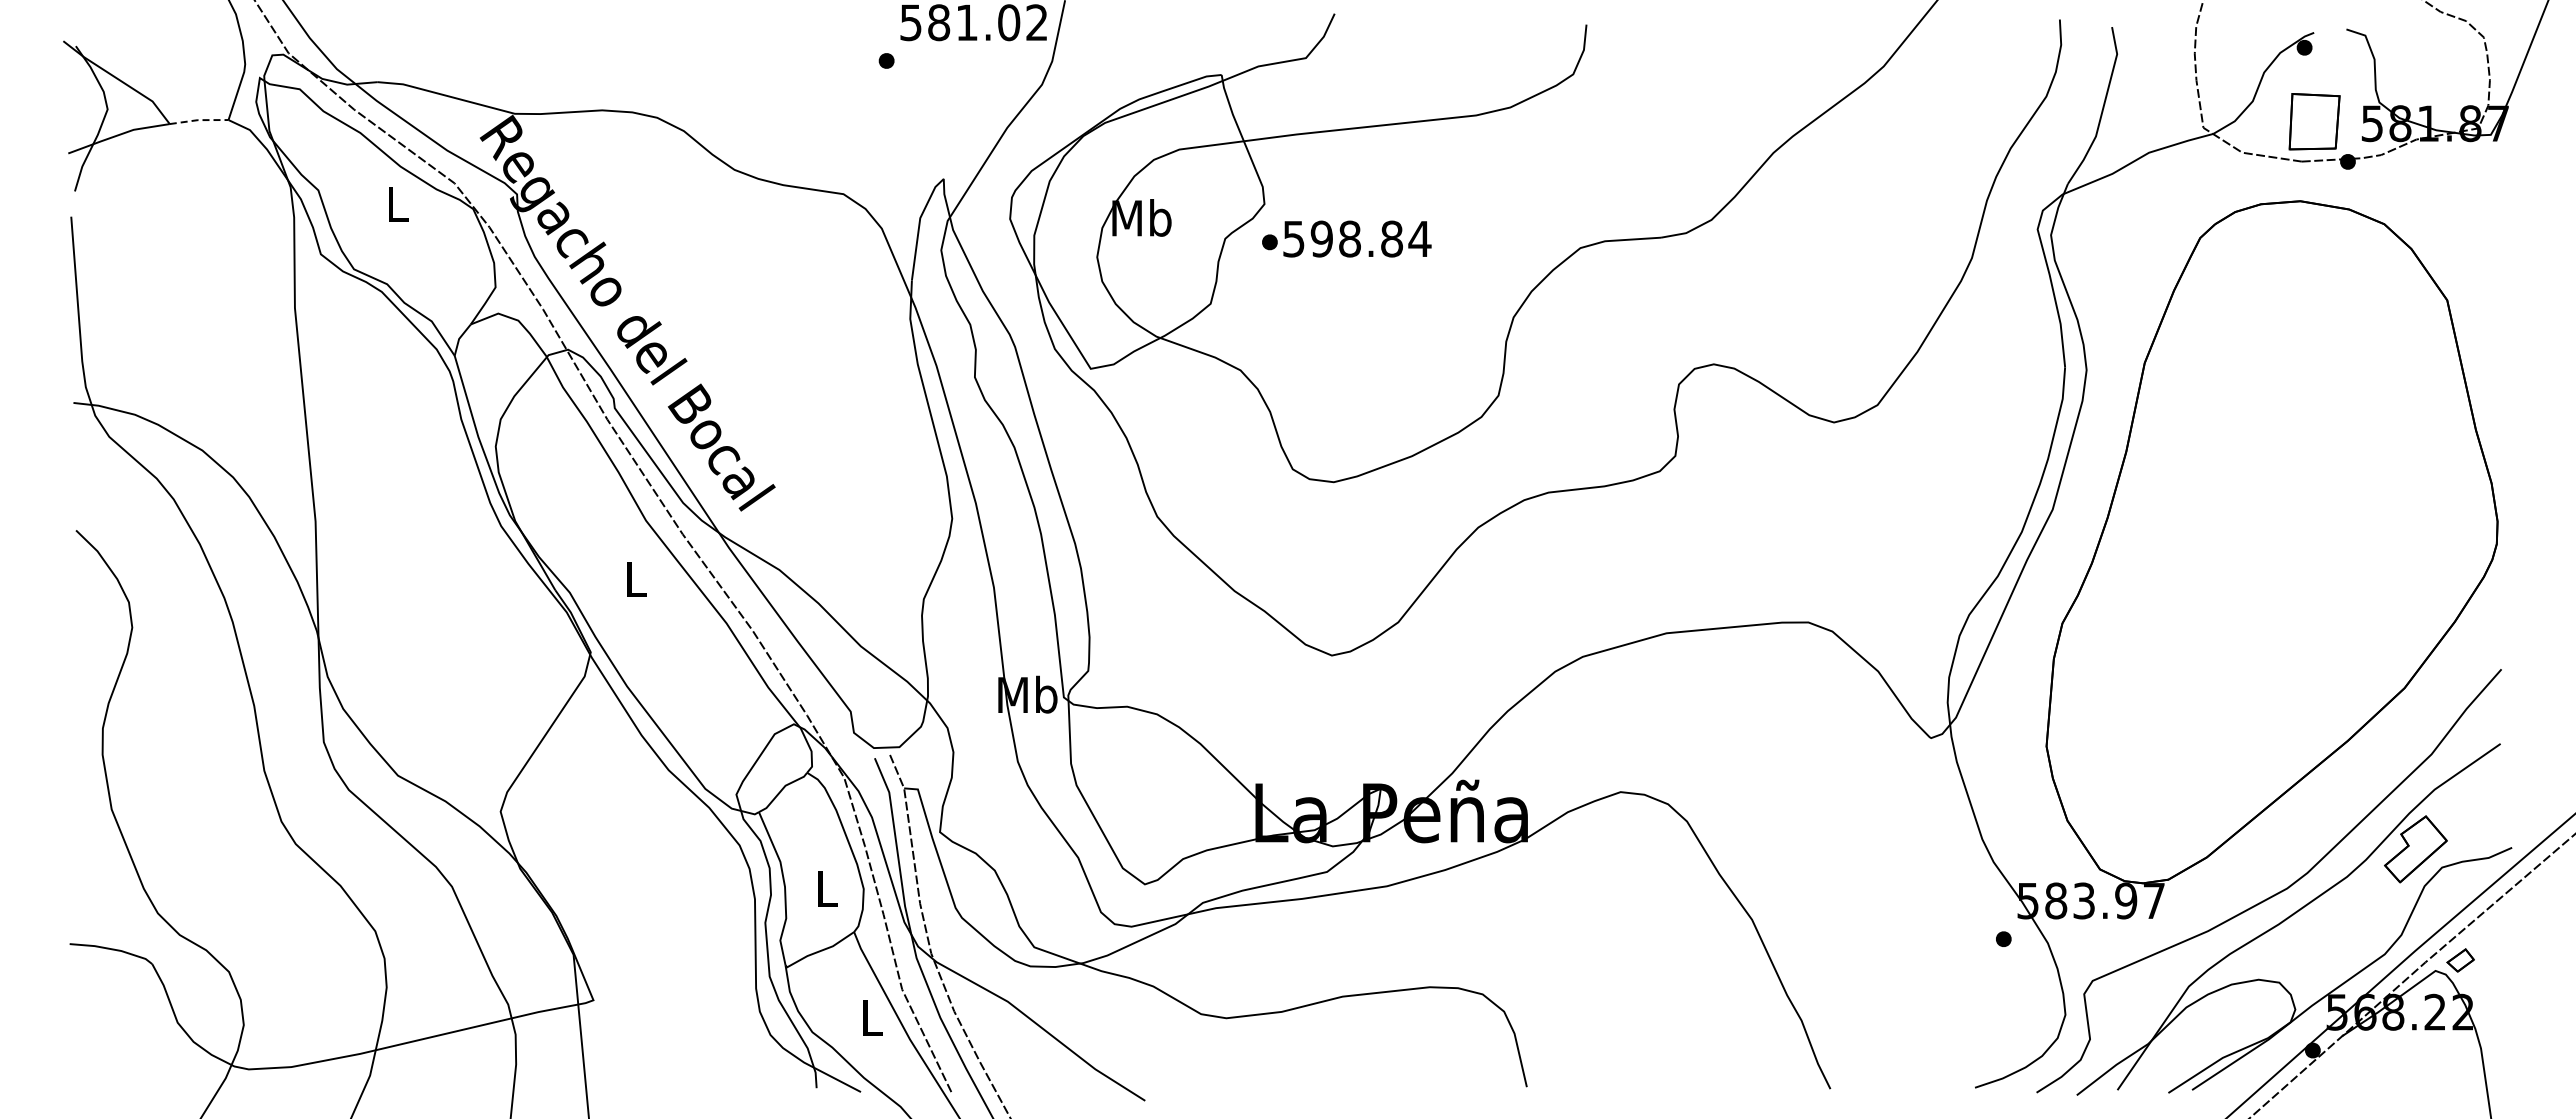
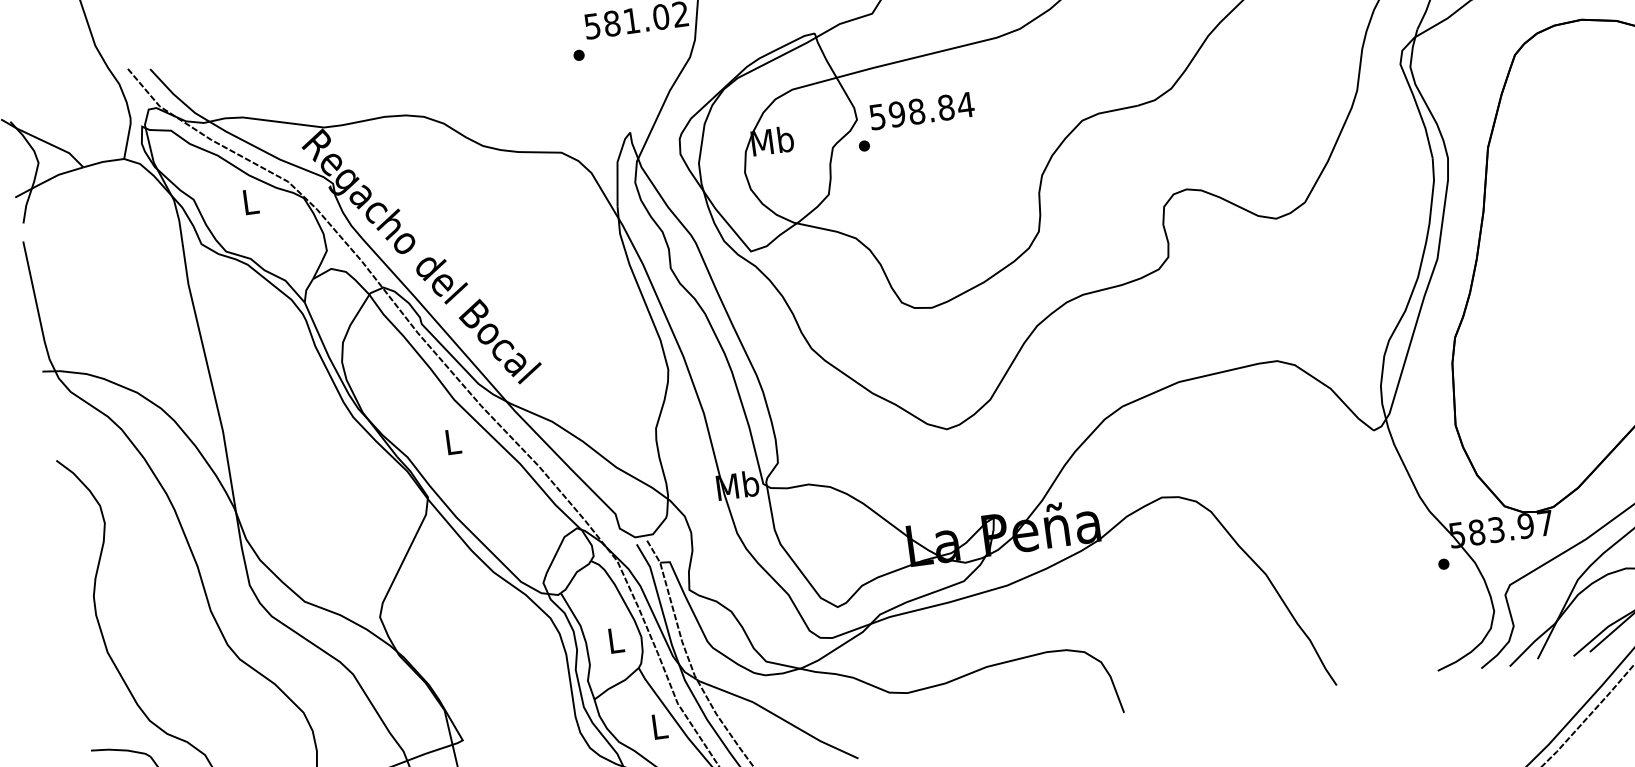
line: (198, 120) -> (103, 162), dashed -> solid
text: (1357, 238) -> (922, 110), moved

